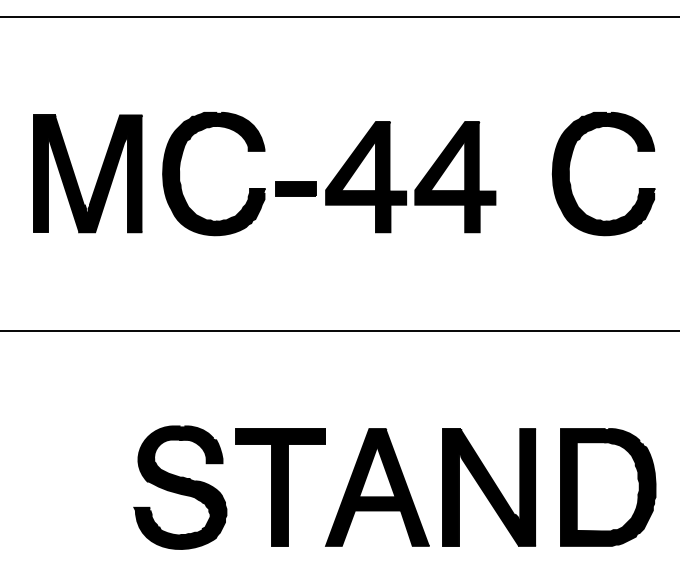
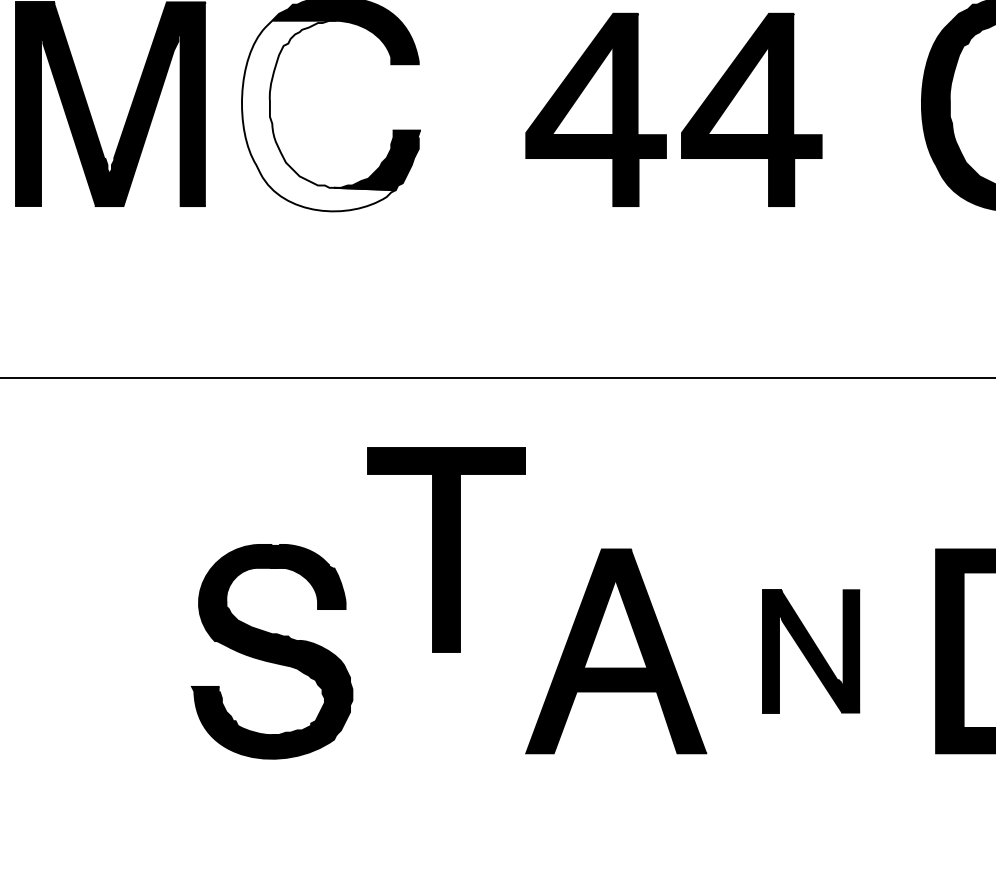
fill: (207, 180) -> (319, 115), removed
part: (295, 188) -> (472, 129), removed
part: (280, 487) -> (446, 550), moved
part: (489, 487) -> (811, 651), size x0.6

